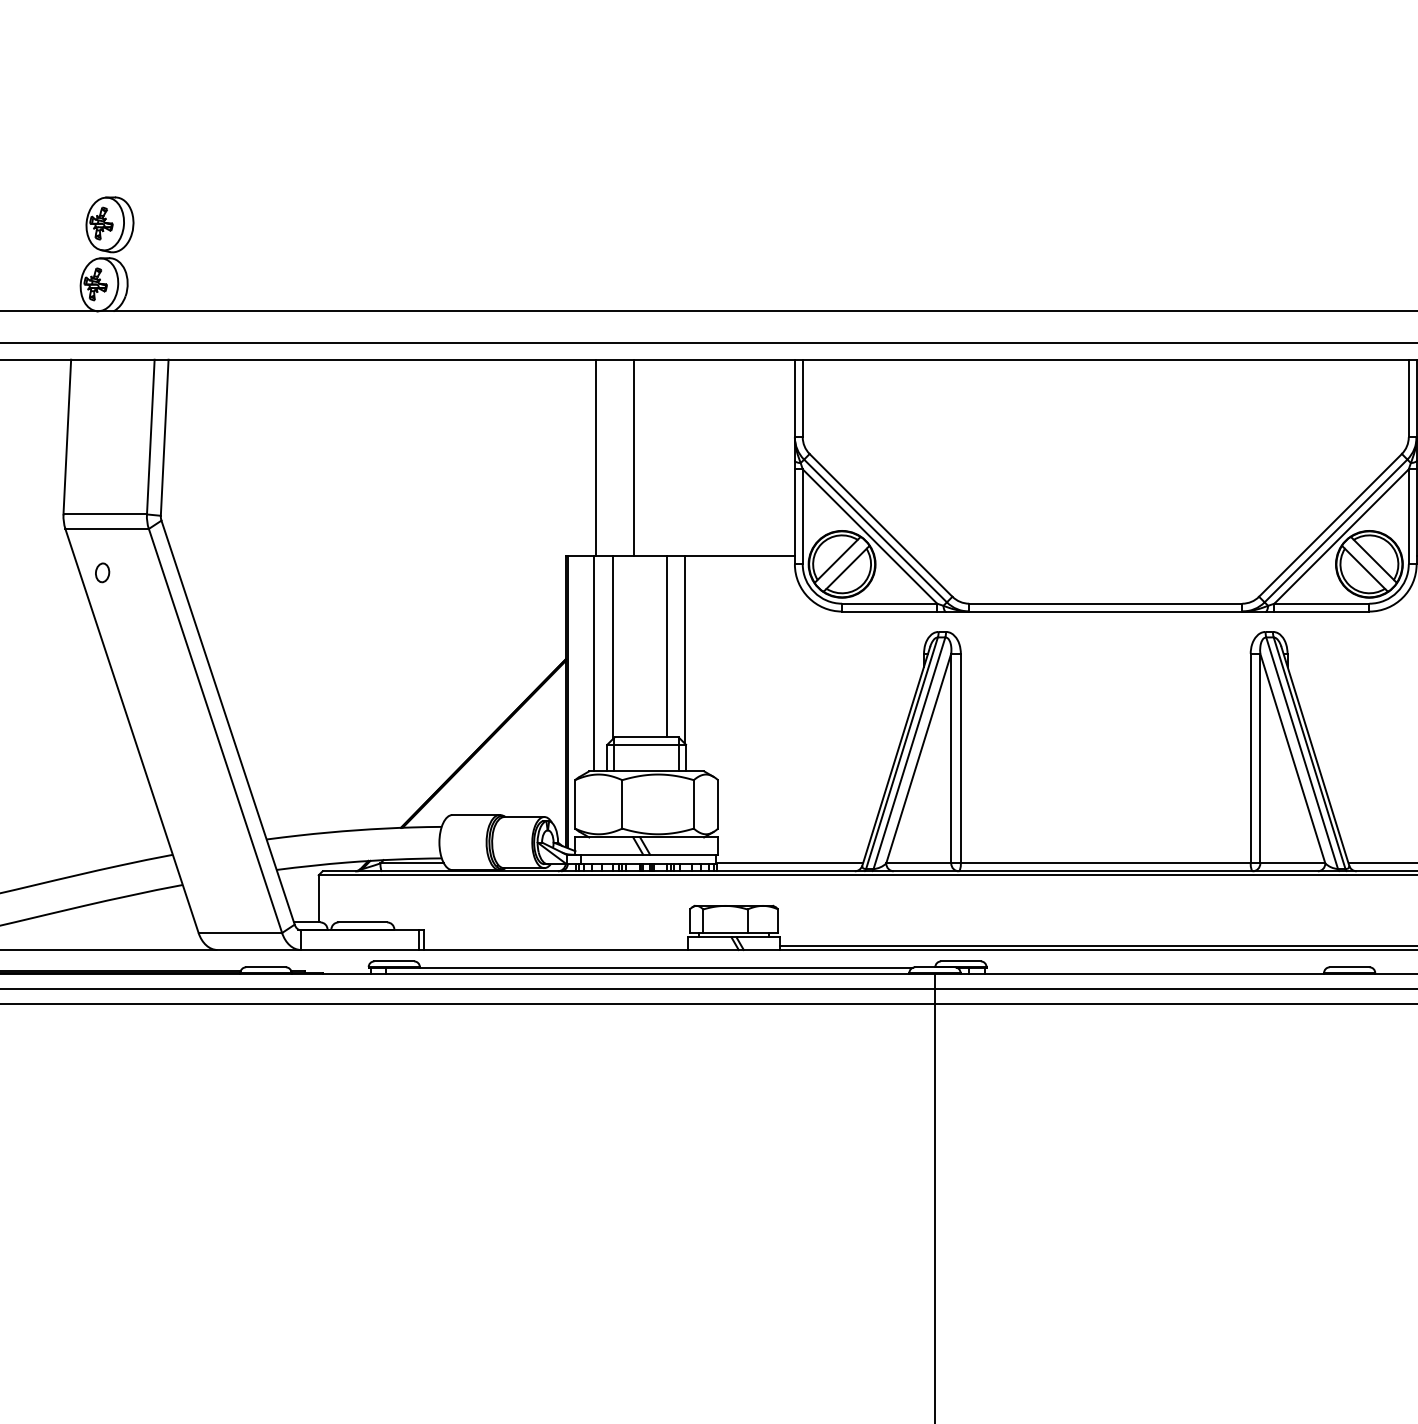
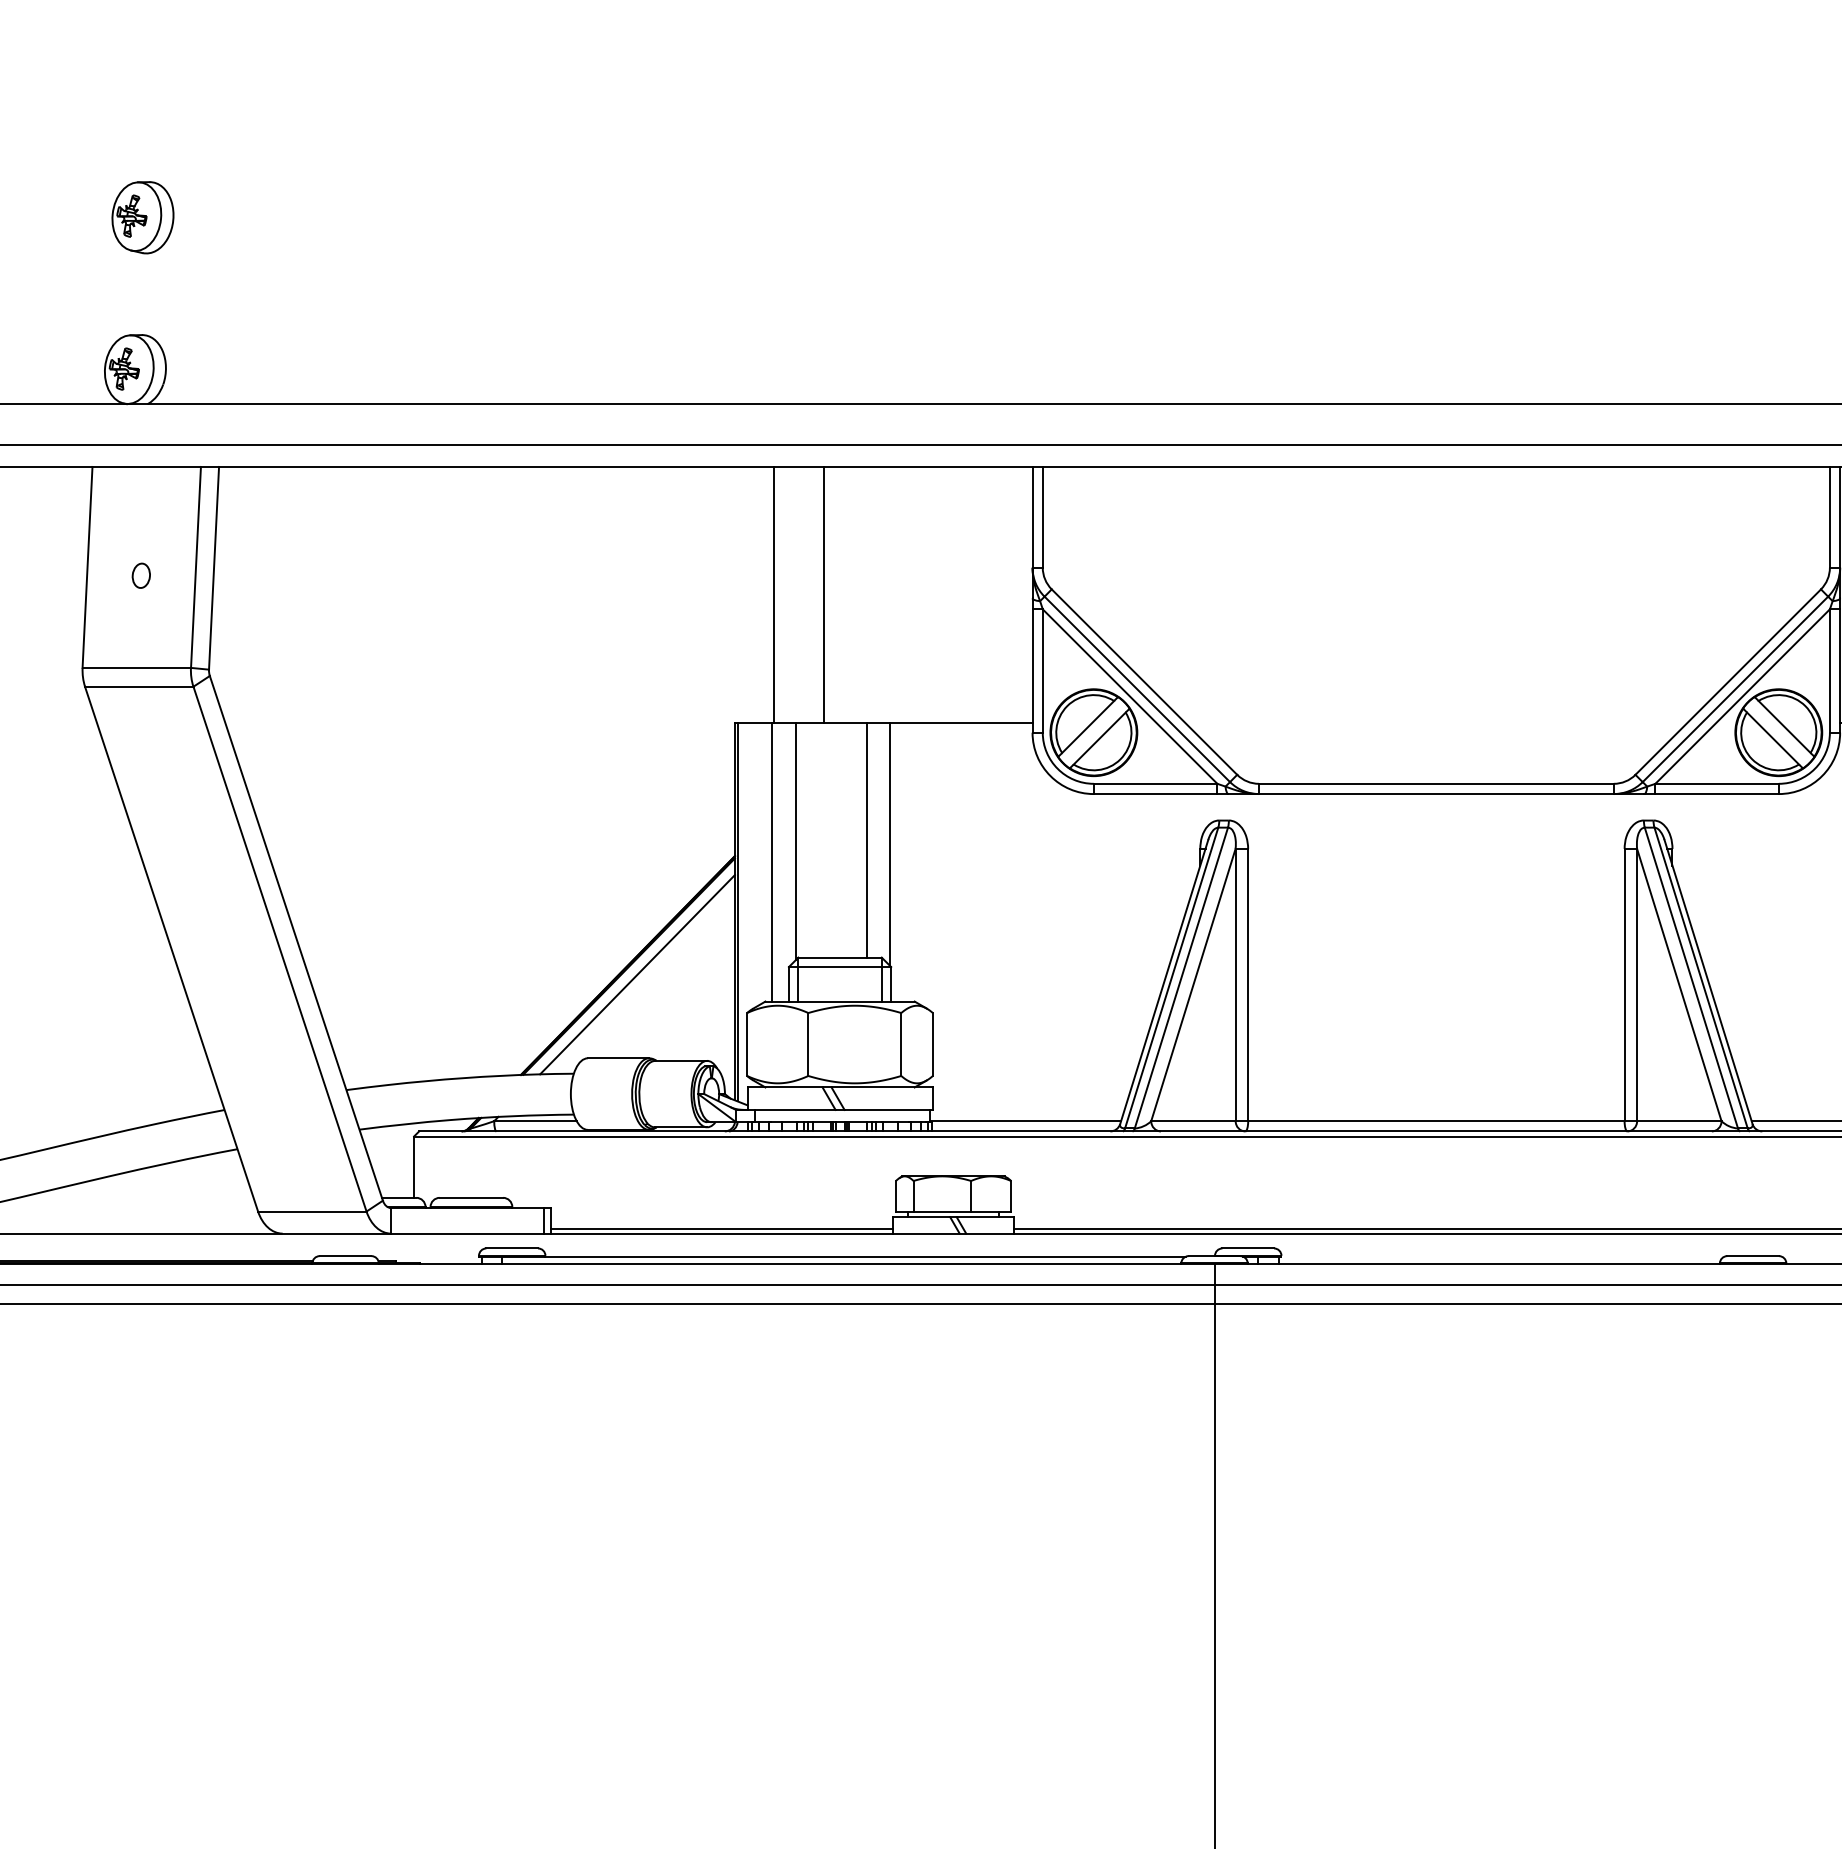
part: (109, 224) -> (142, 217), moved
part: (101, 572) -> (140, 575), moved
line: (490, 750) -> (637, 974), added
line: (556, 946) -> (722, 1228), added

